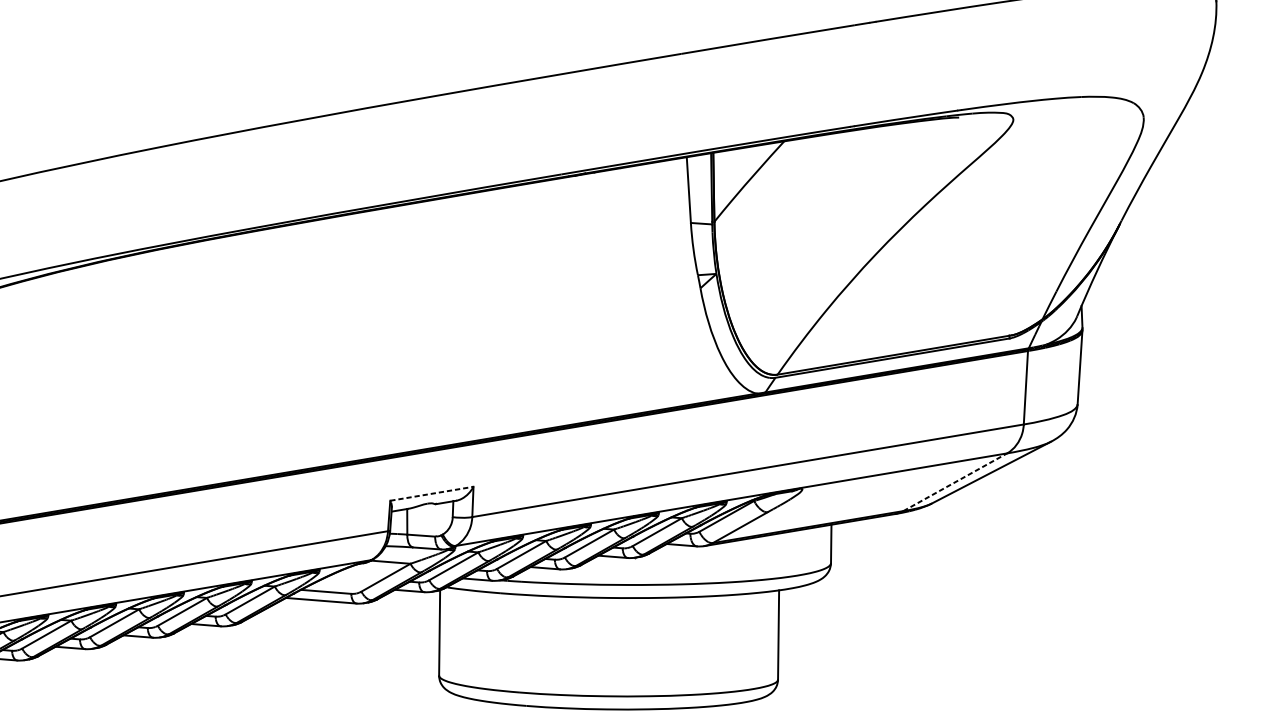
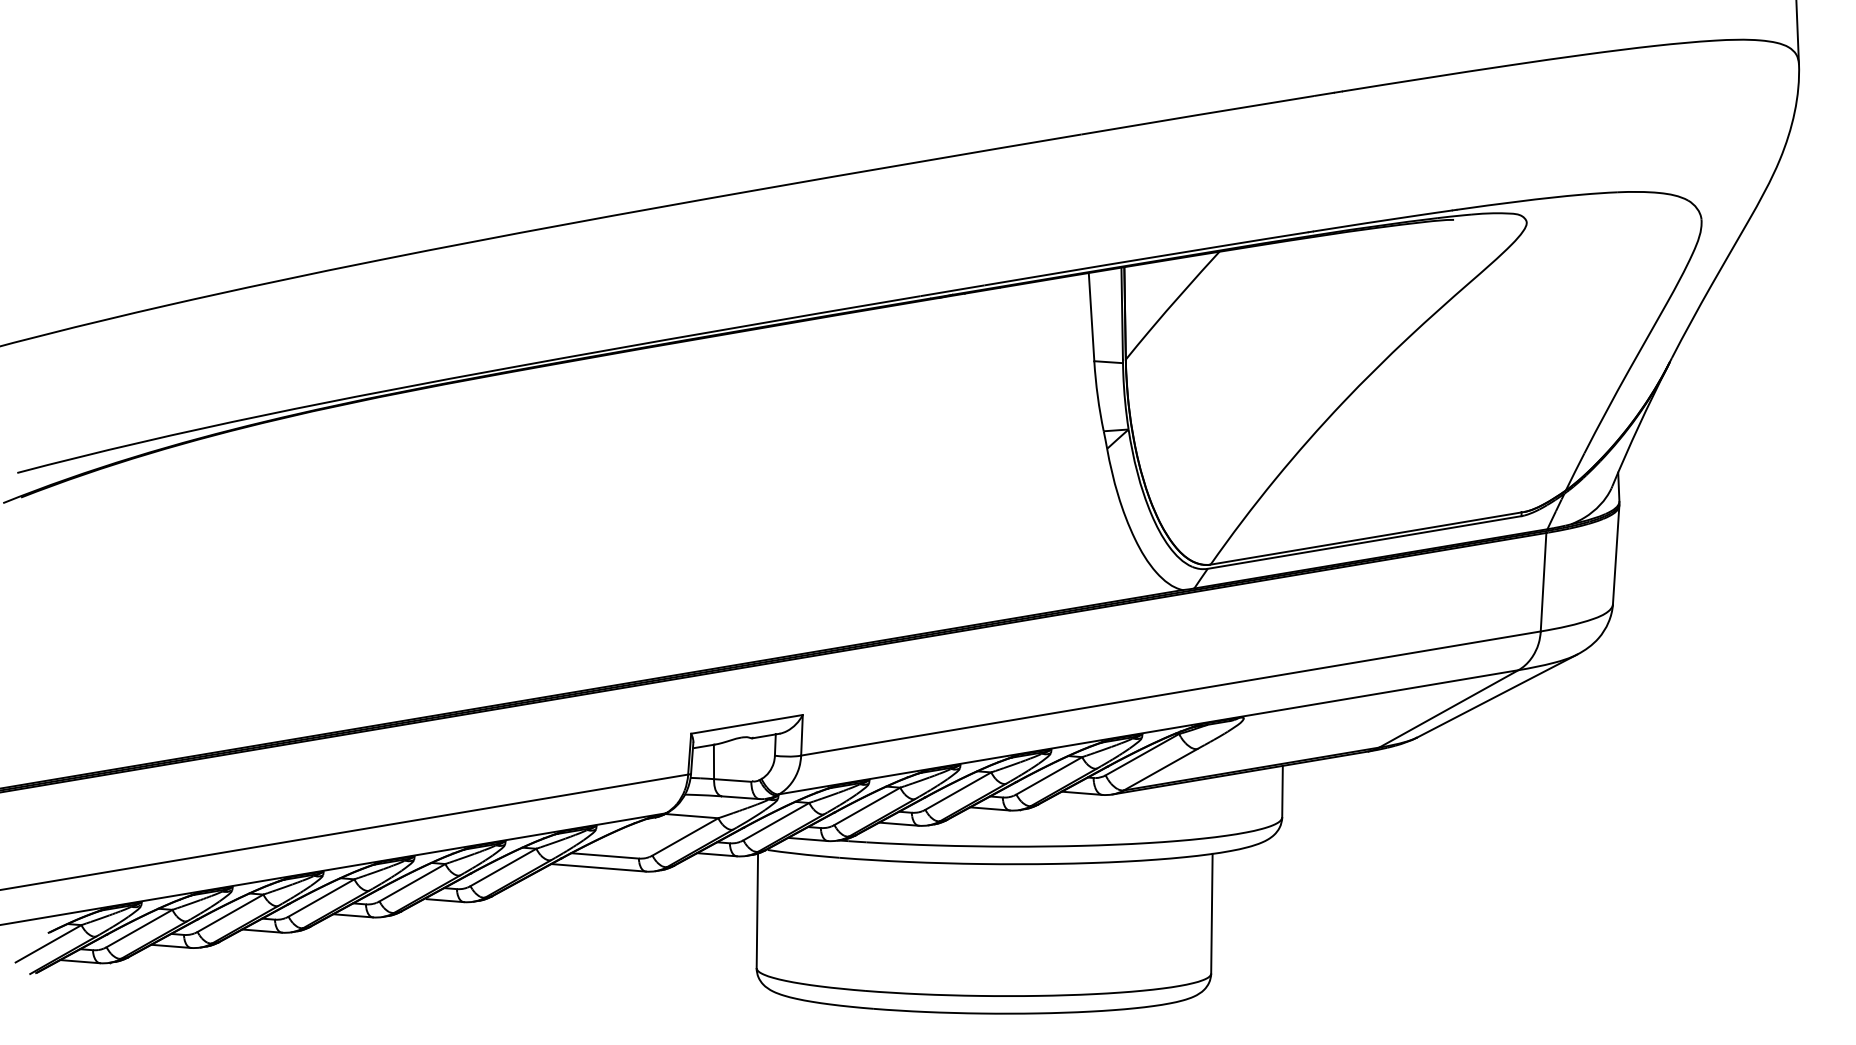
line: (955, 481) -> (1448, 708), dashed -> solid
line: (432, 493) -> (747, 724), dashed -> solid

